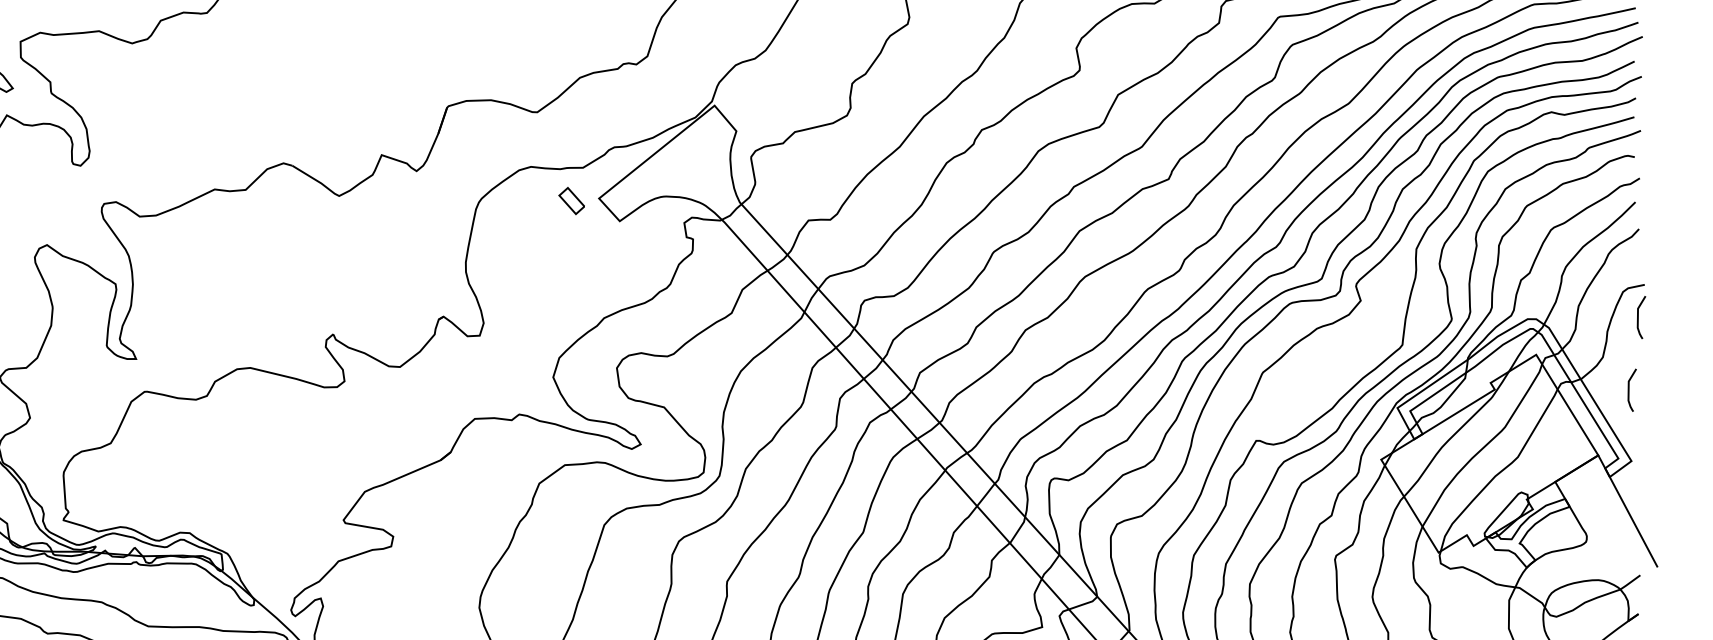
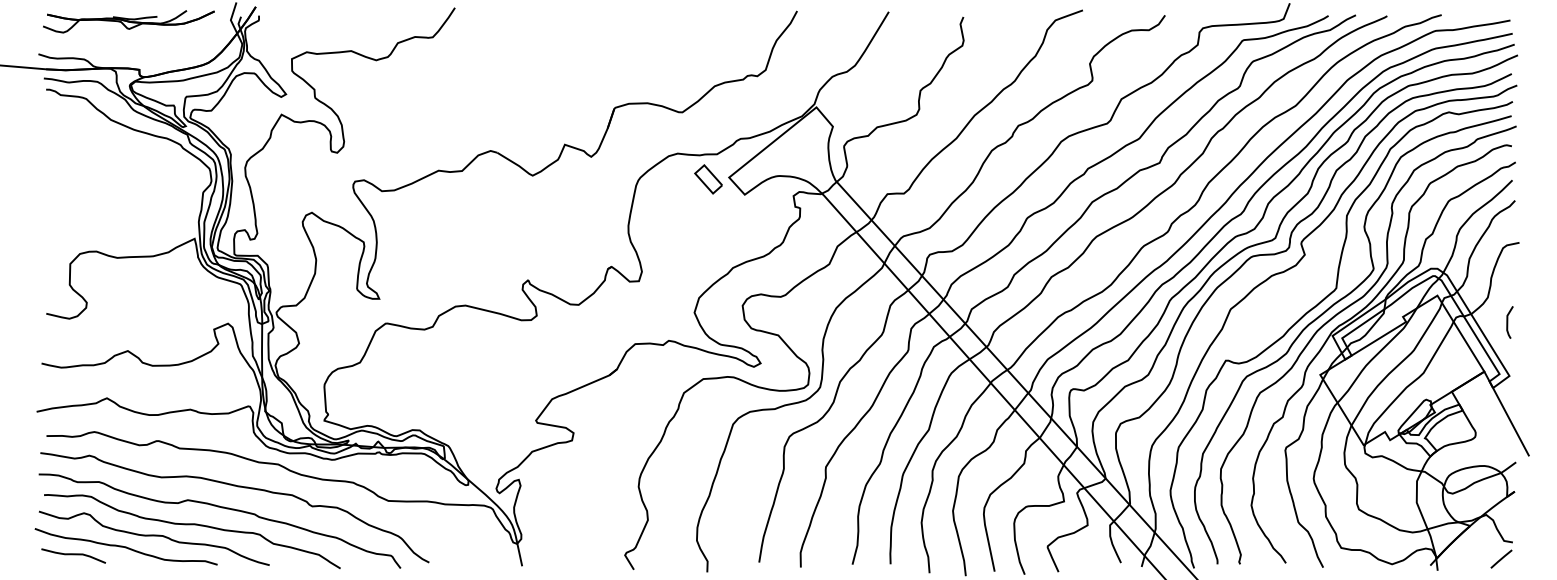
part: (571, 201) -> (708, 179), size x1.43
curve: (1639, 317) -> (1515, 267), removed

